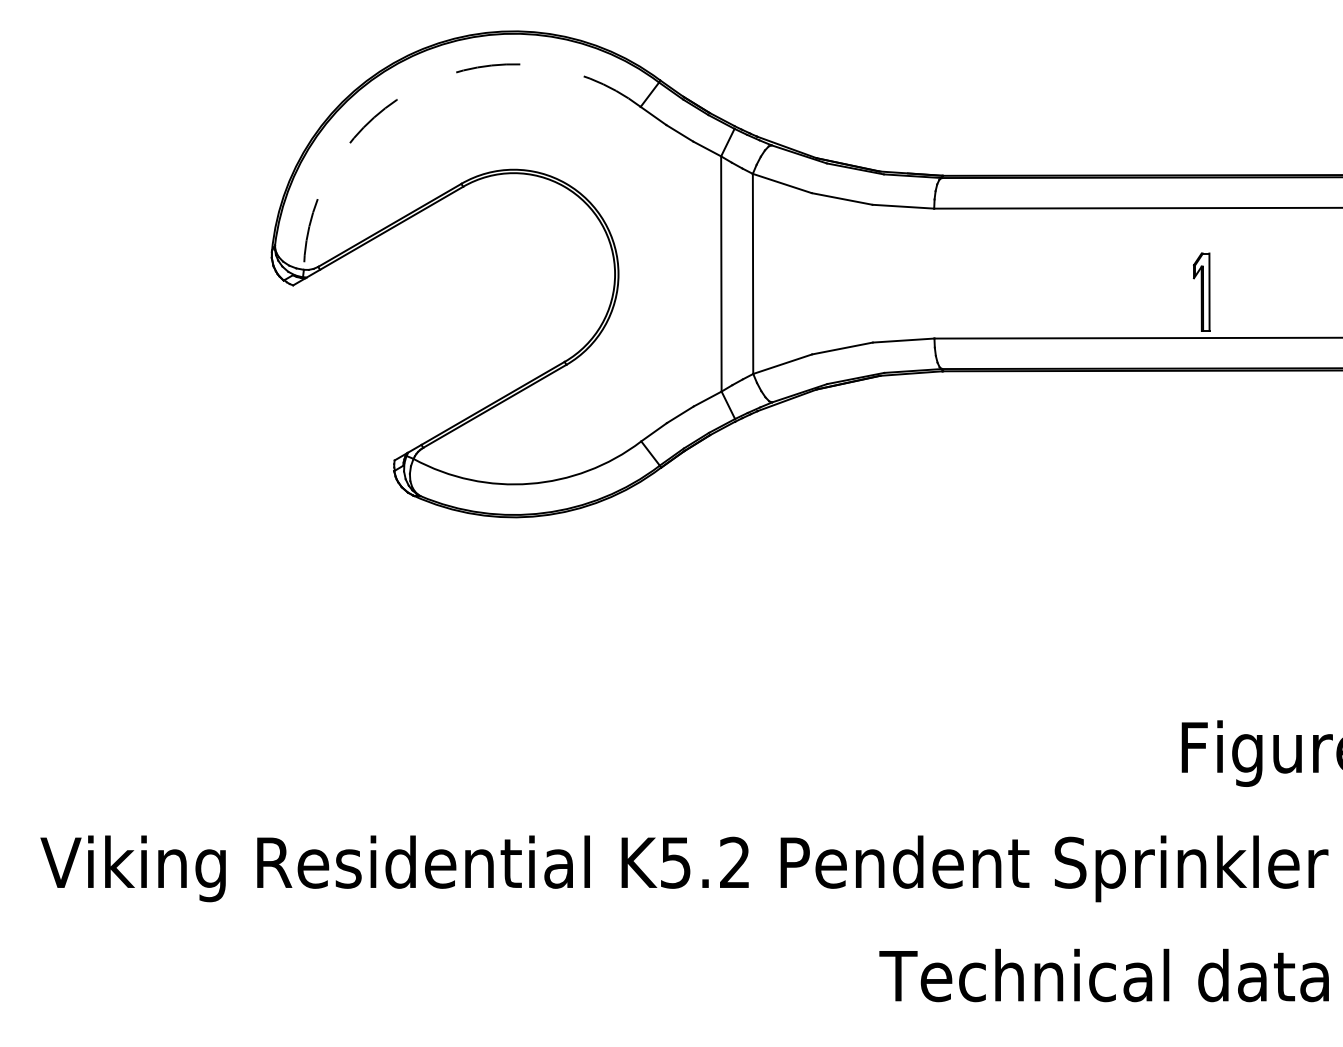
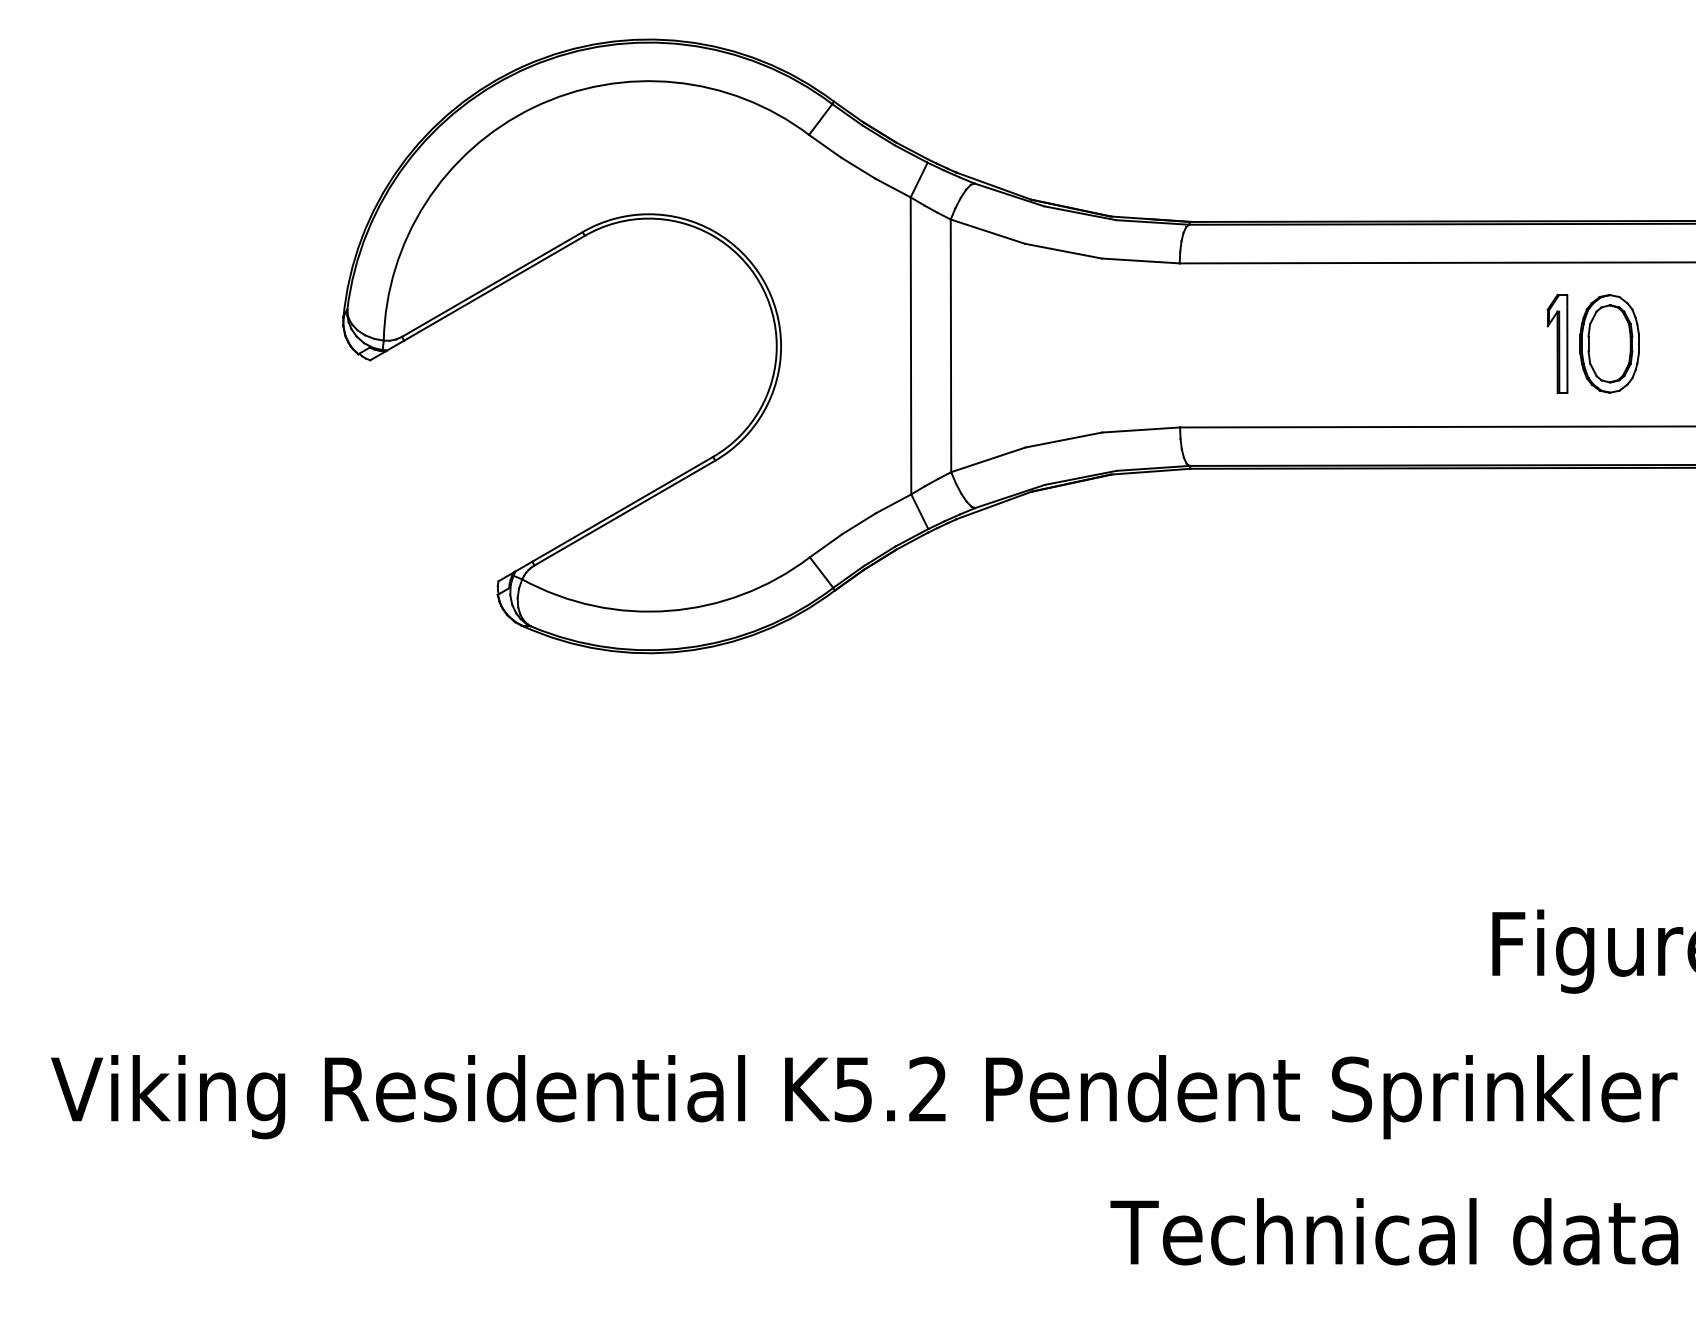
arc: (422, 85) -> (533, 107), dashed -> solid
part: (1274, 272) -> (1609, 343), added
part: (1201, 291) -> (1557, 343), moved

